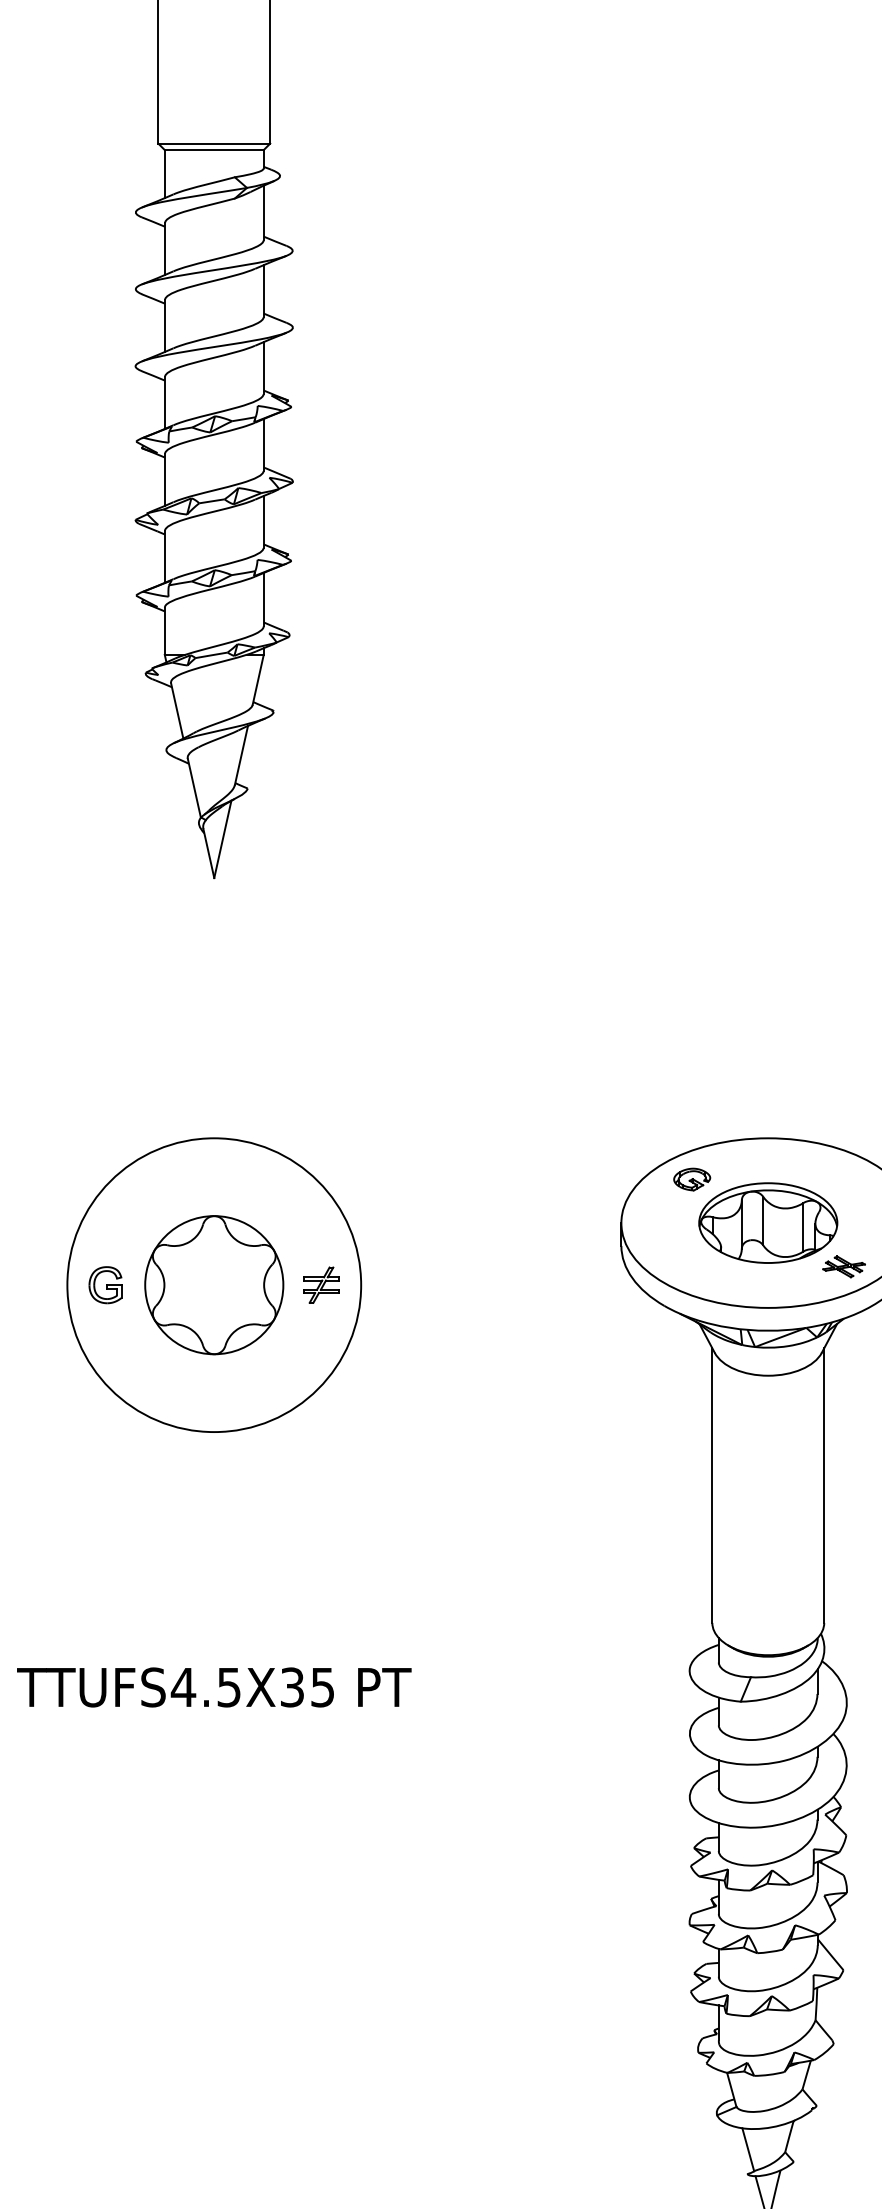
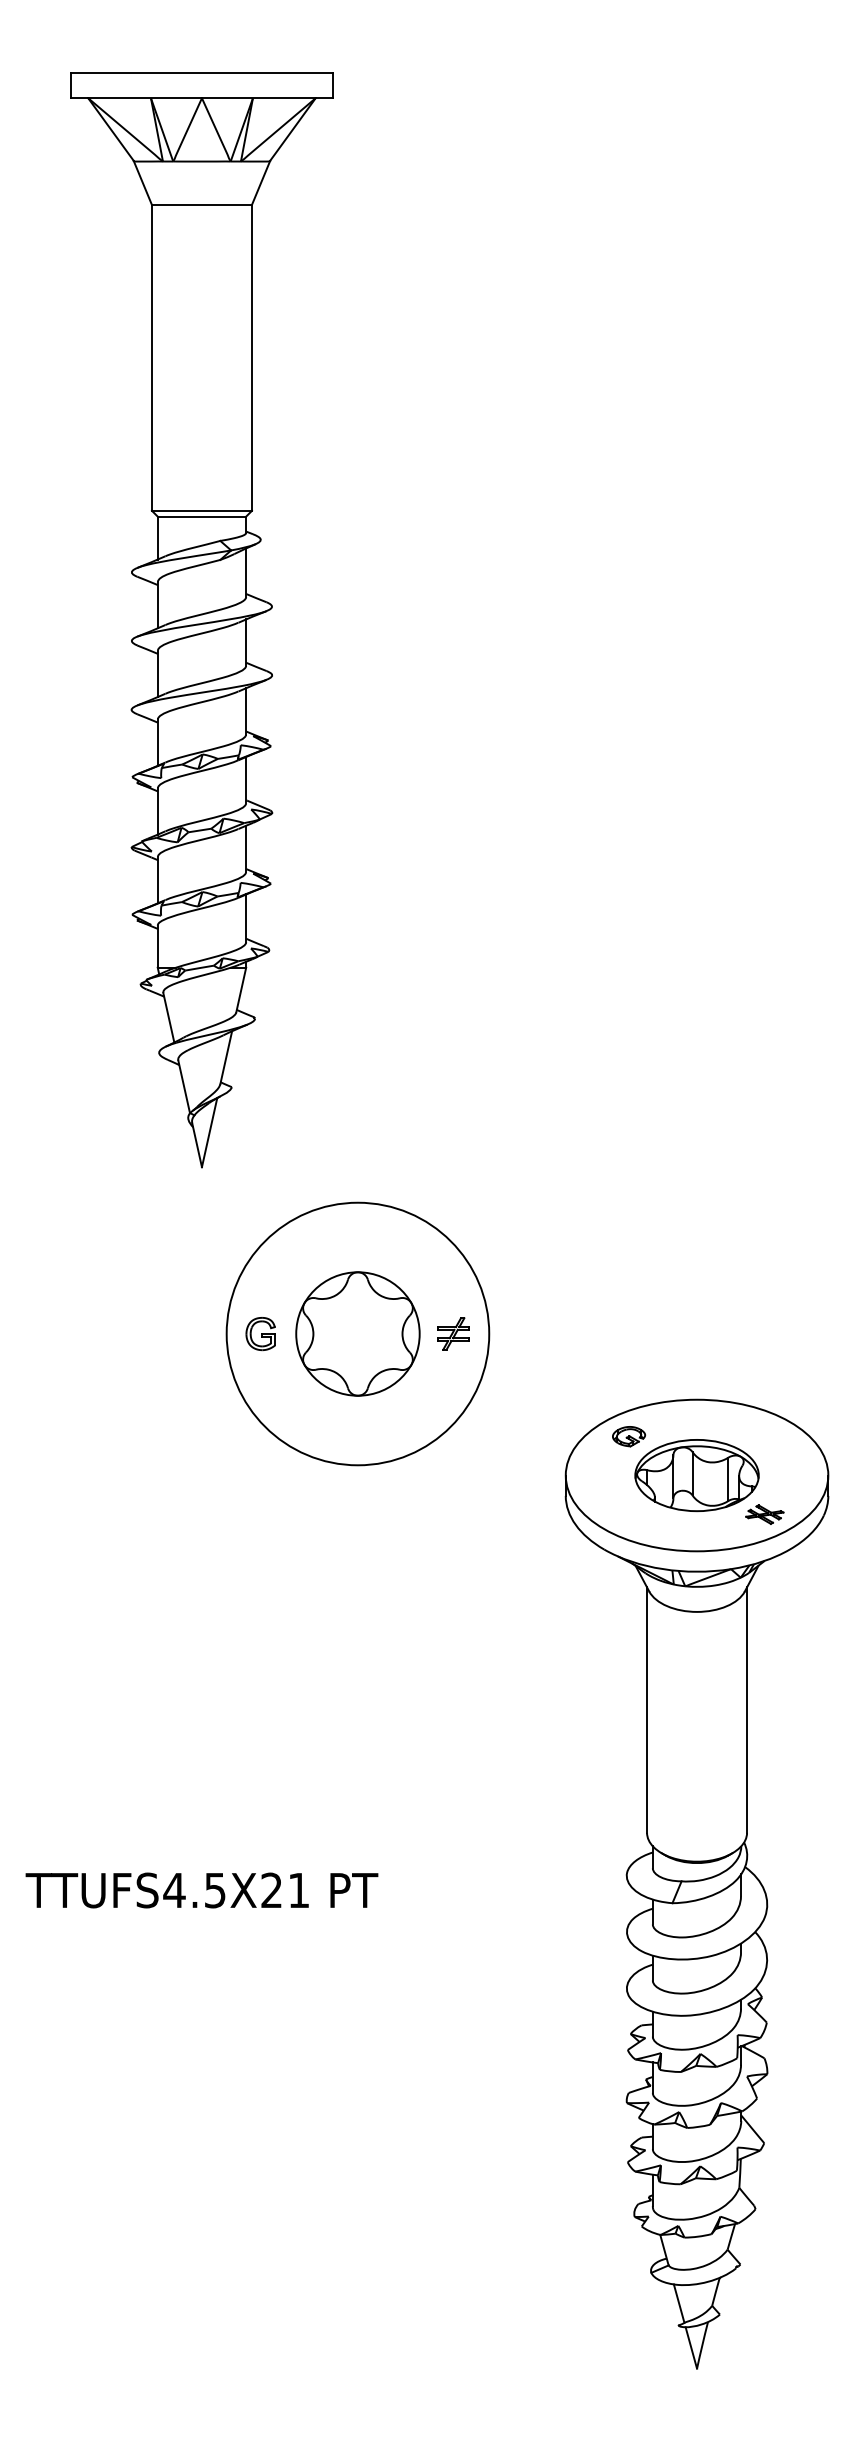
part: (213, 1284) -> (357, 1333), moved
text: (306, 1687) -> (284, 1890), TTUFS4.5X35 -> TTUFS4.5X21

